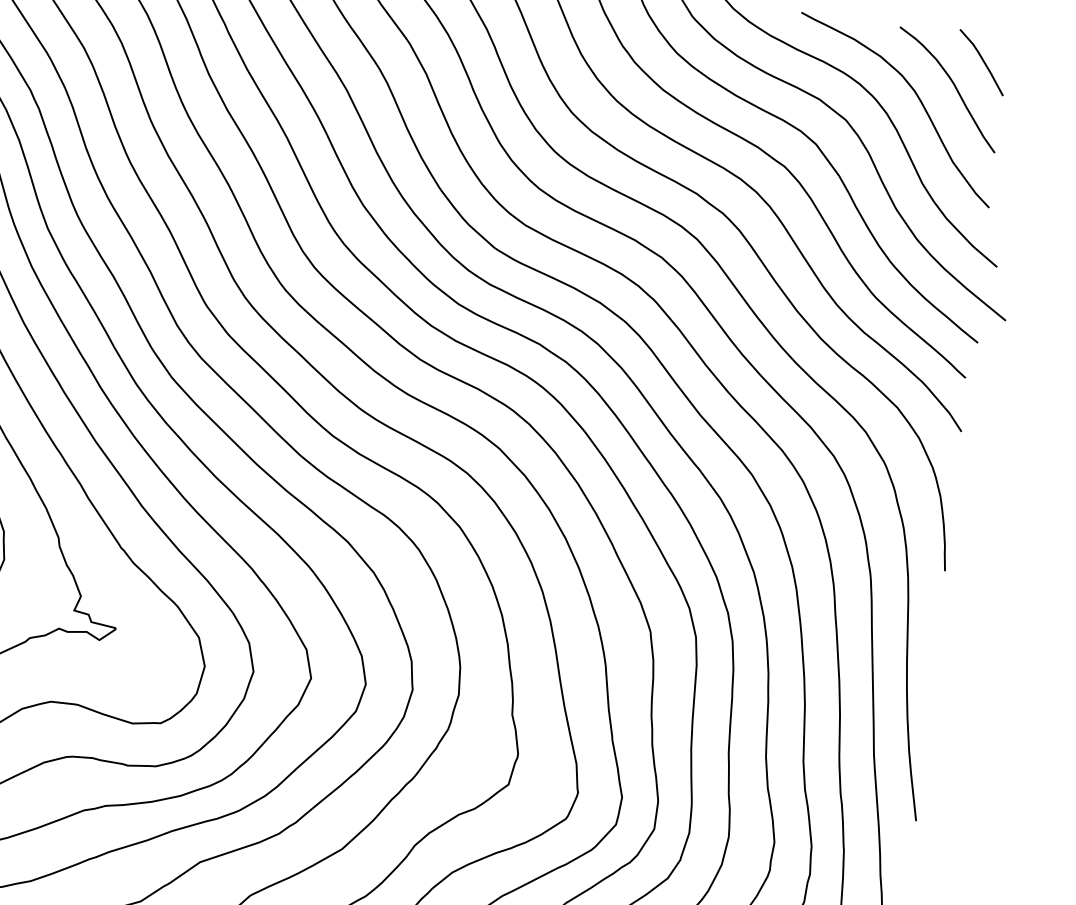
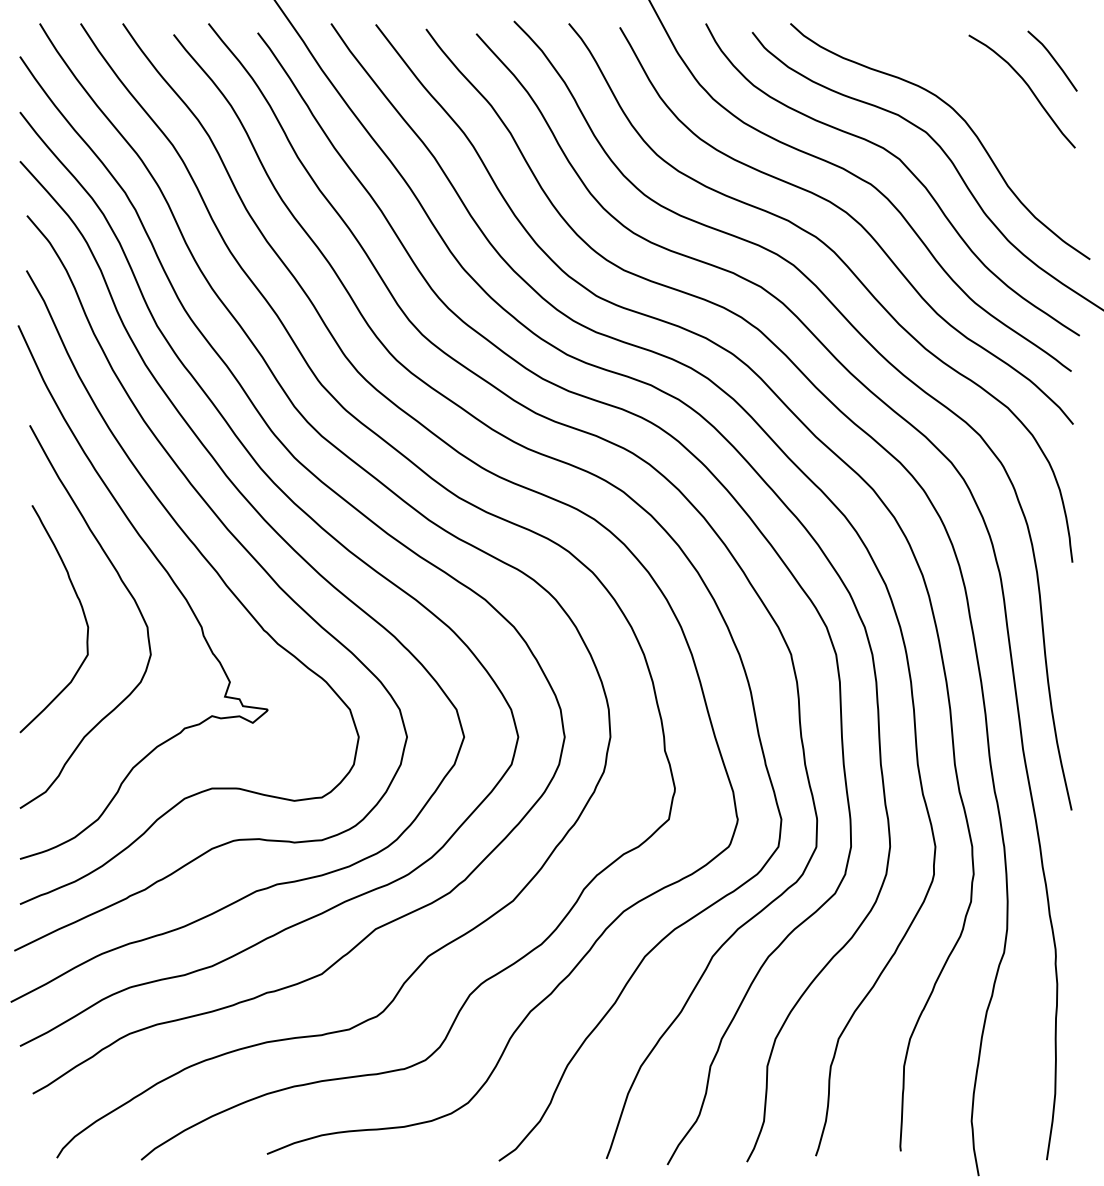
curve: (916, 96) -> (992, 101), removed

